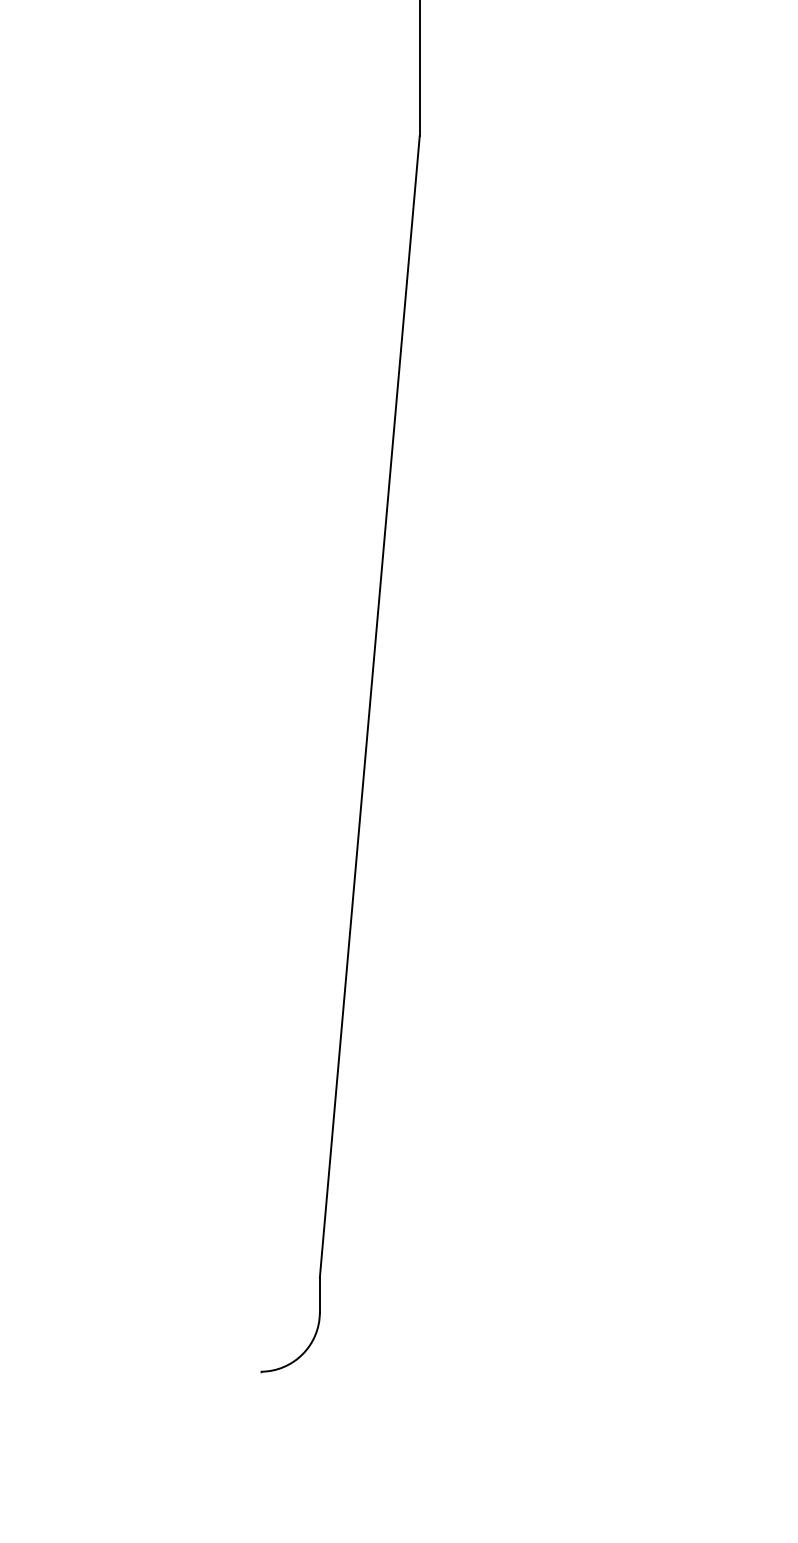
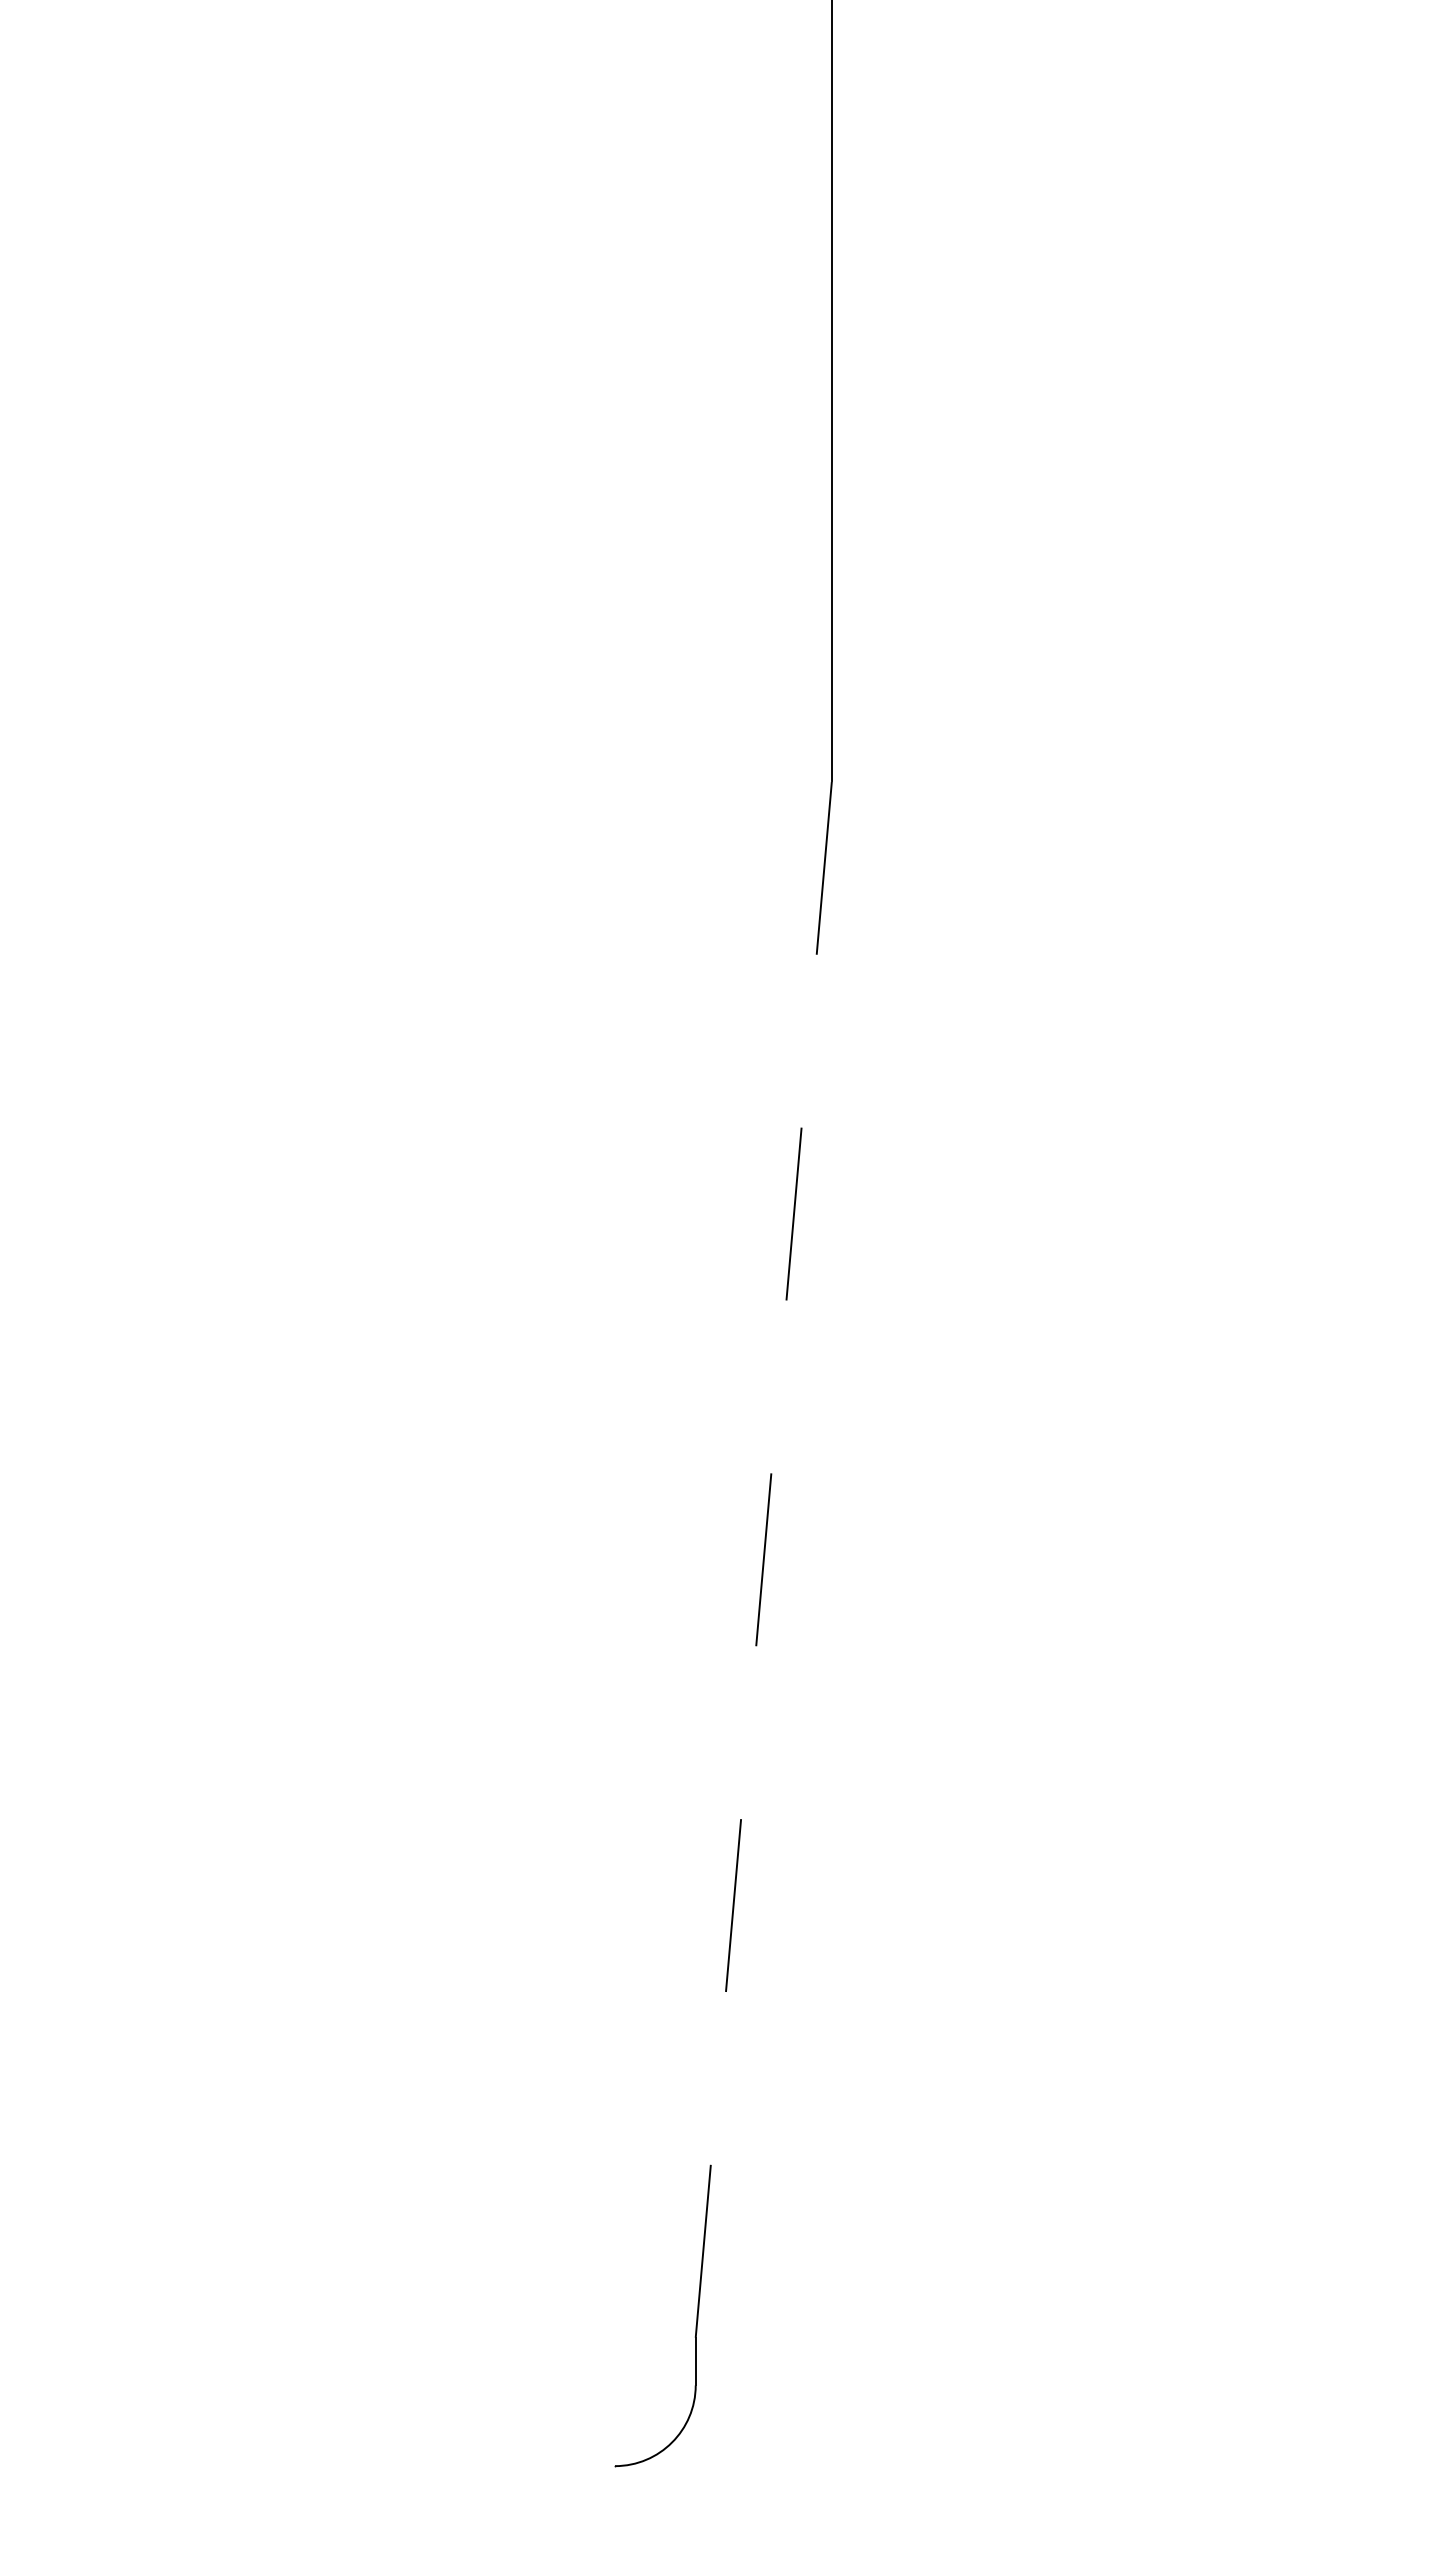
line: (369, 706) -> (763, 1559), solid -> dashed

